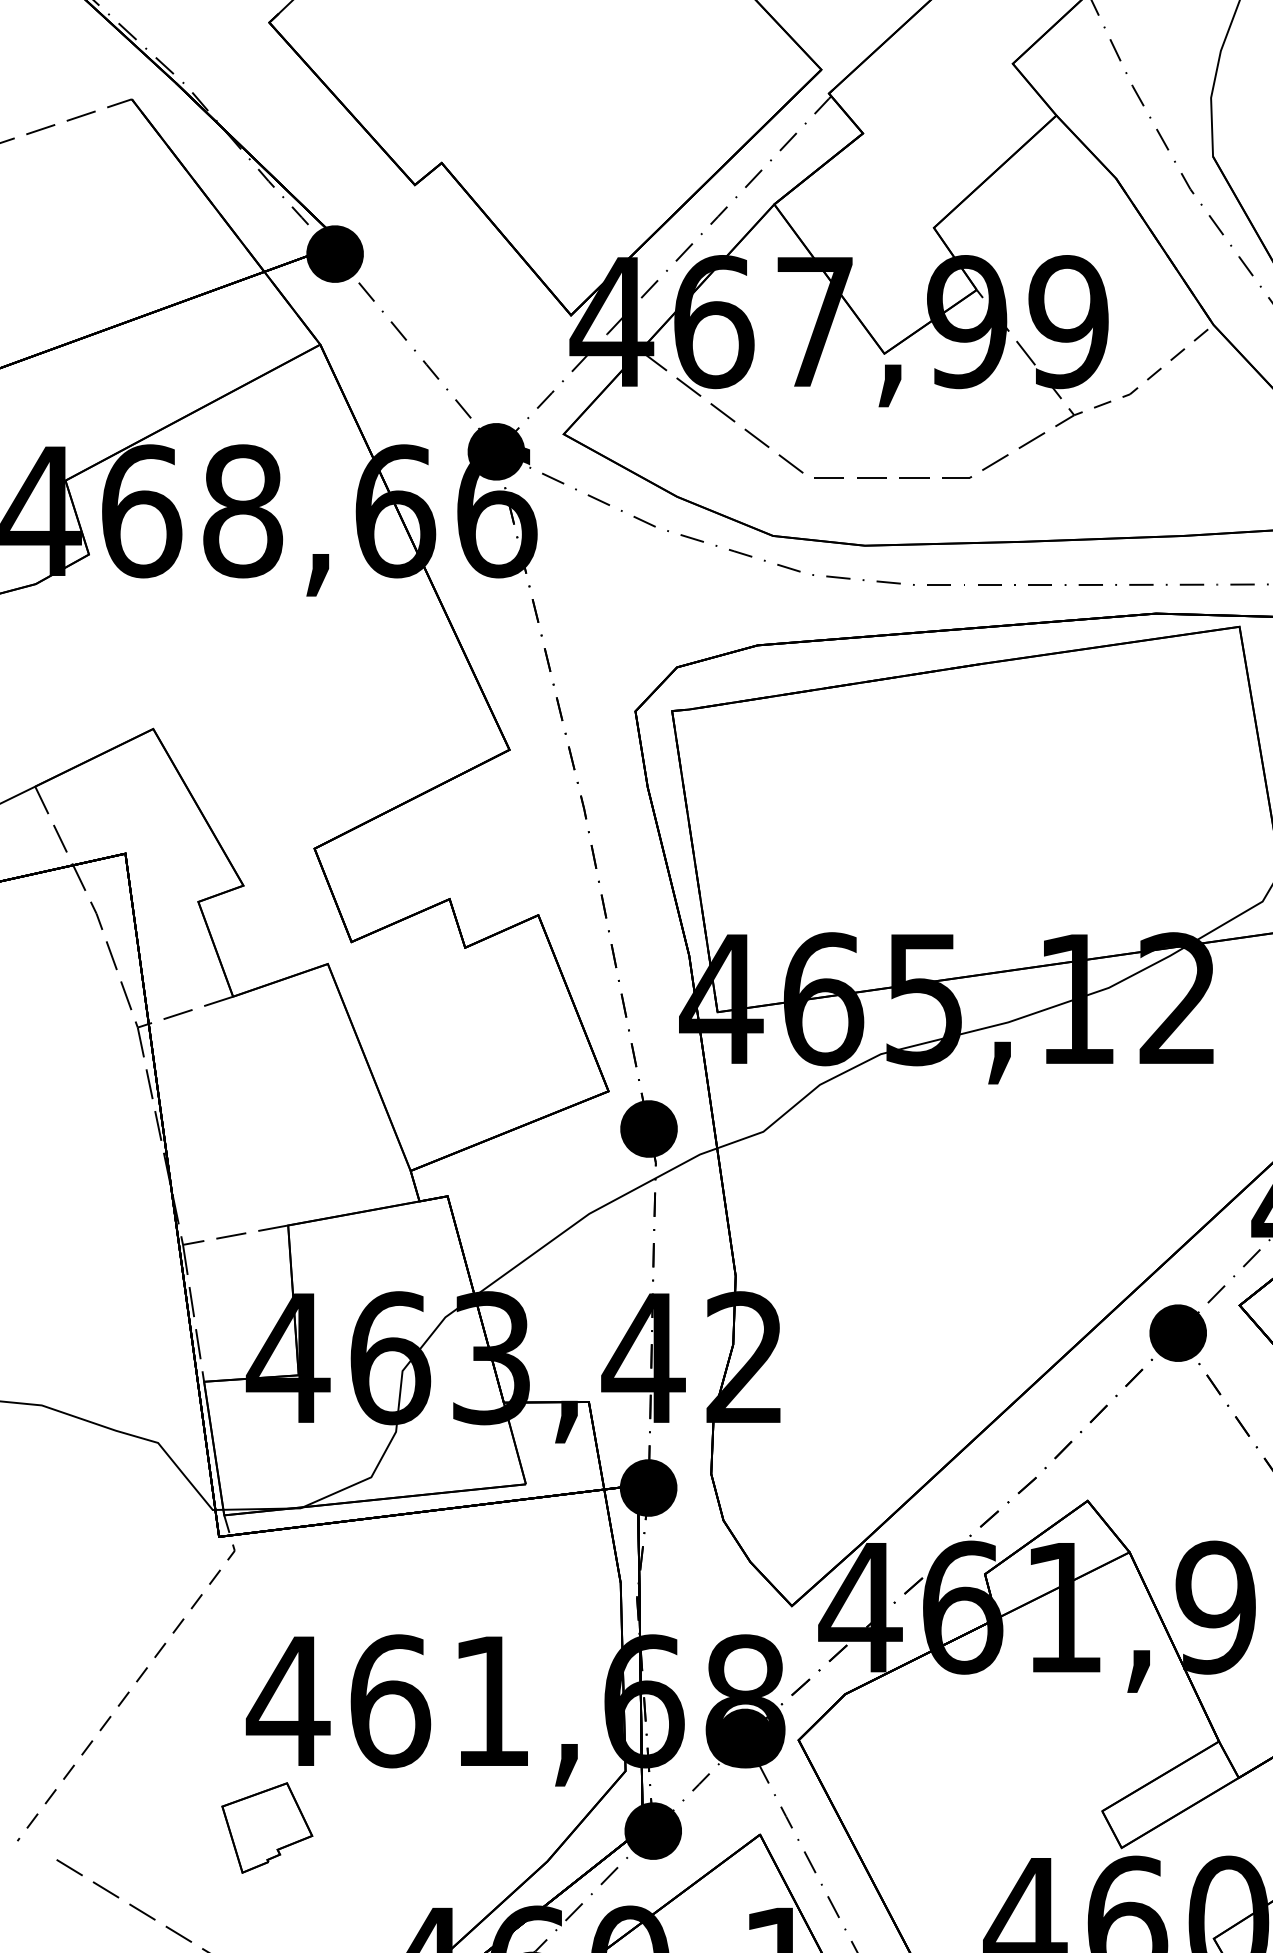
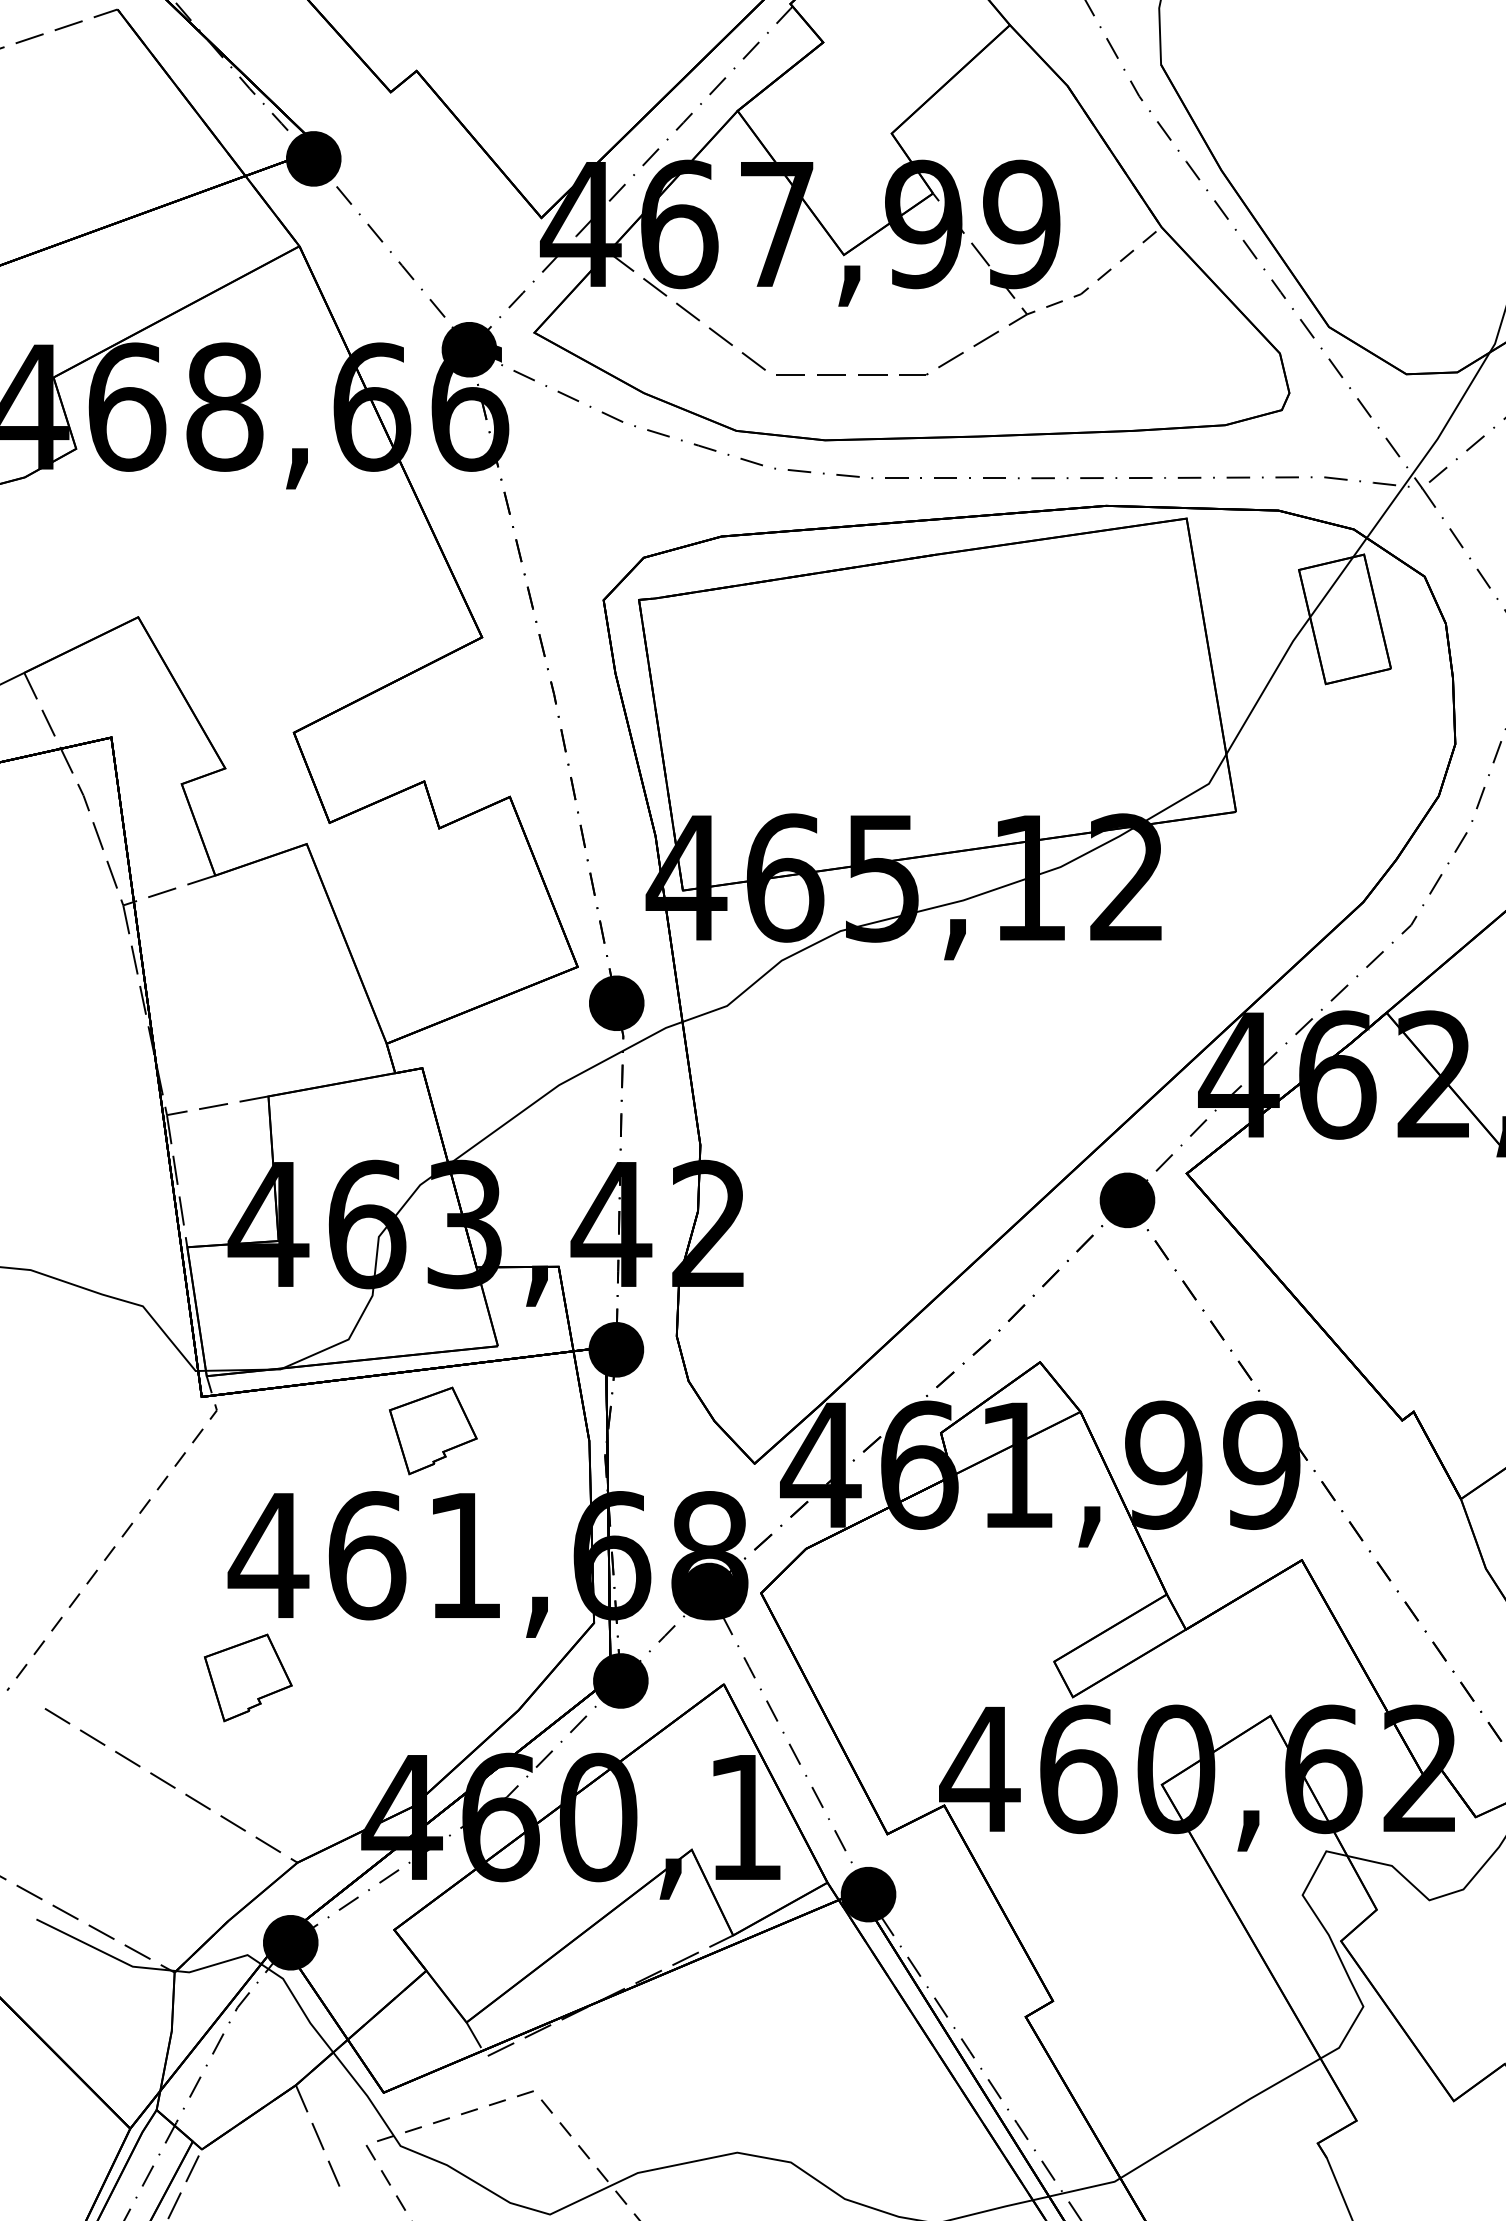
part: (459, 1571) -> (433, 1430), added

